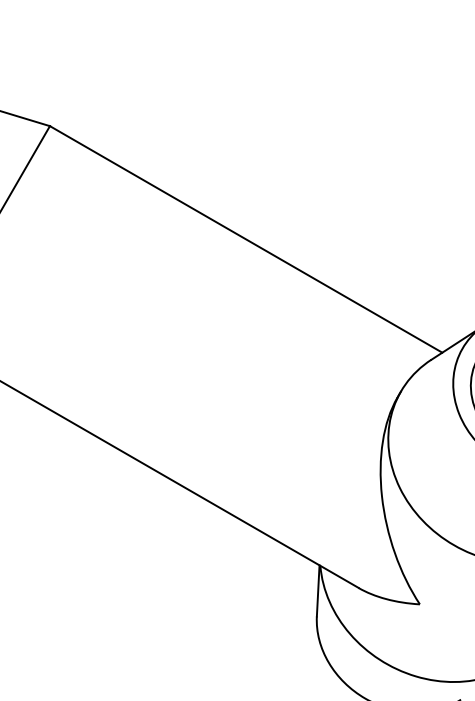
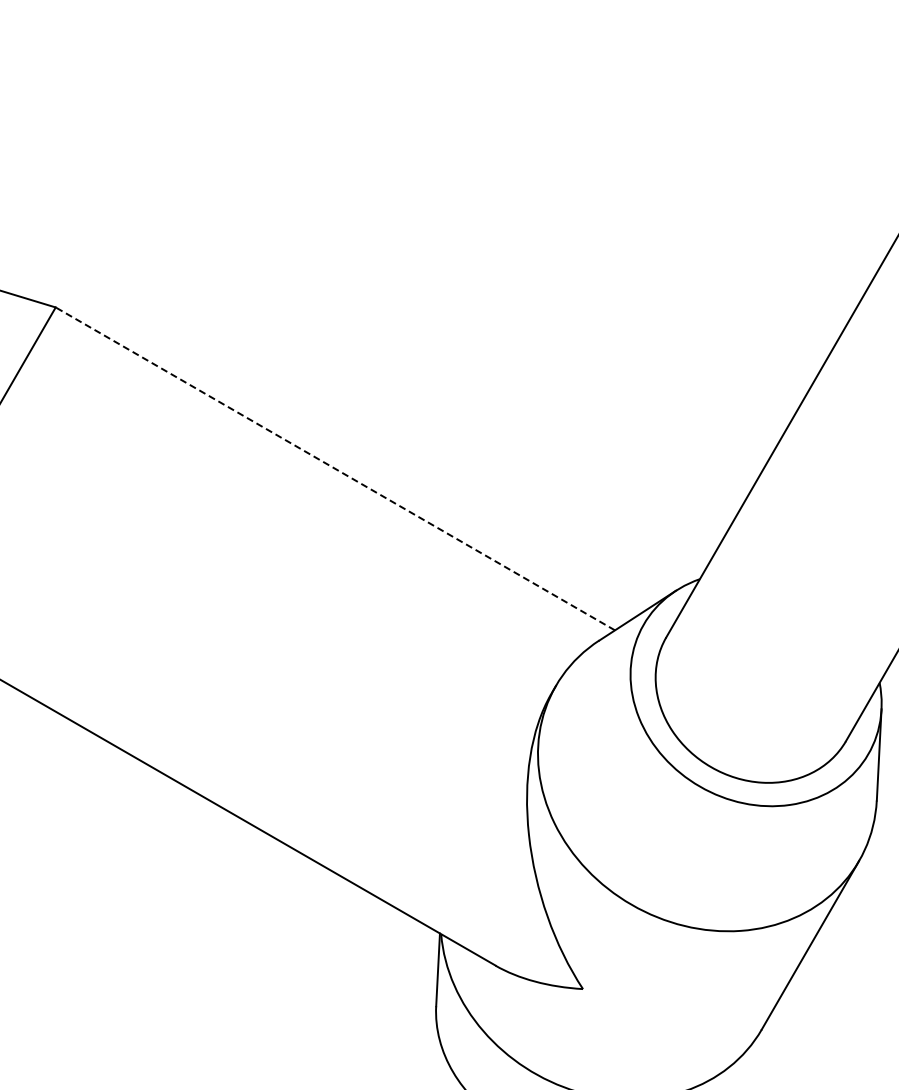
line: (246, 239) -> (335, 468), solid -> dashed

